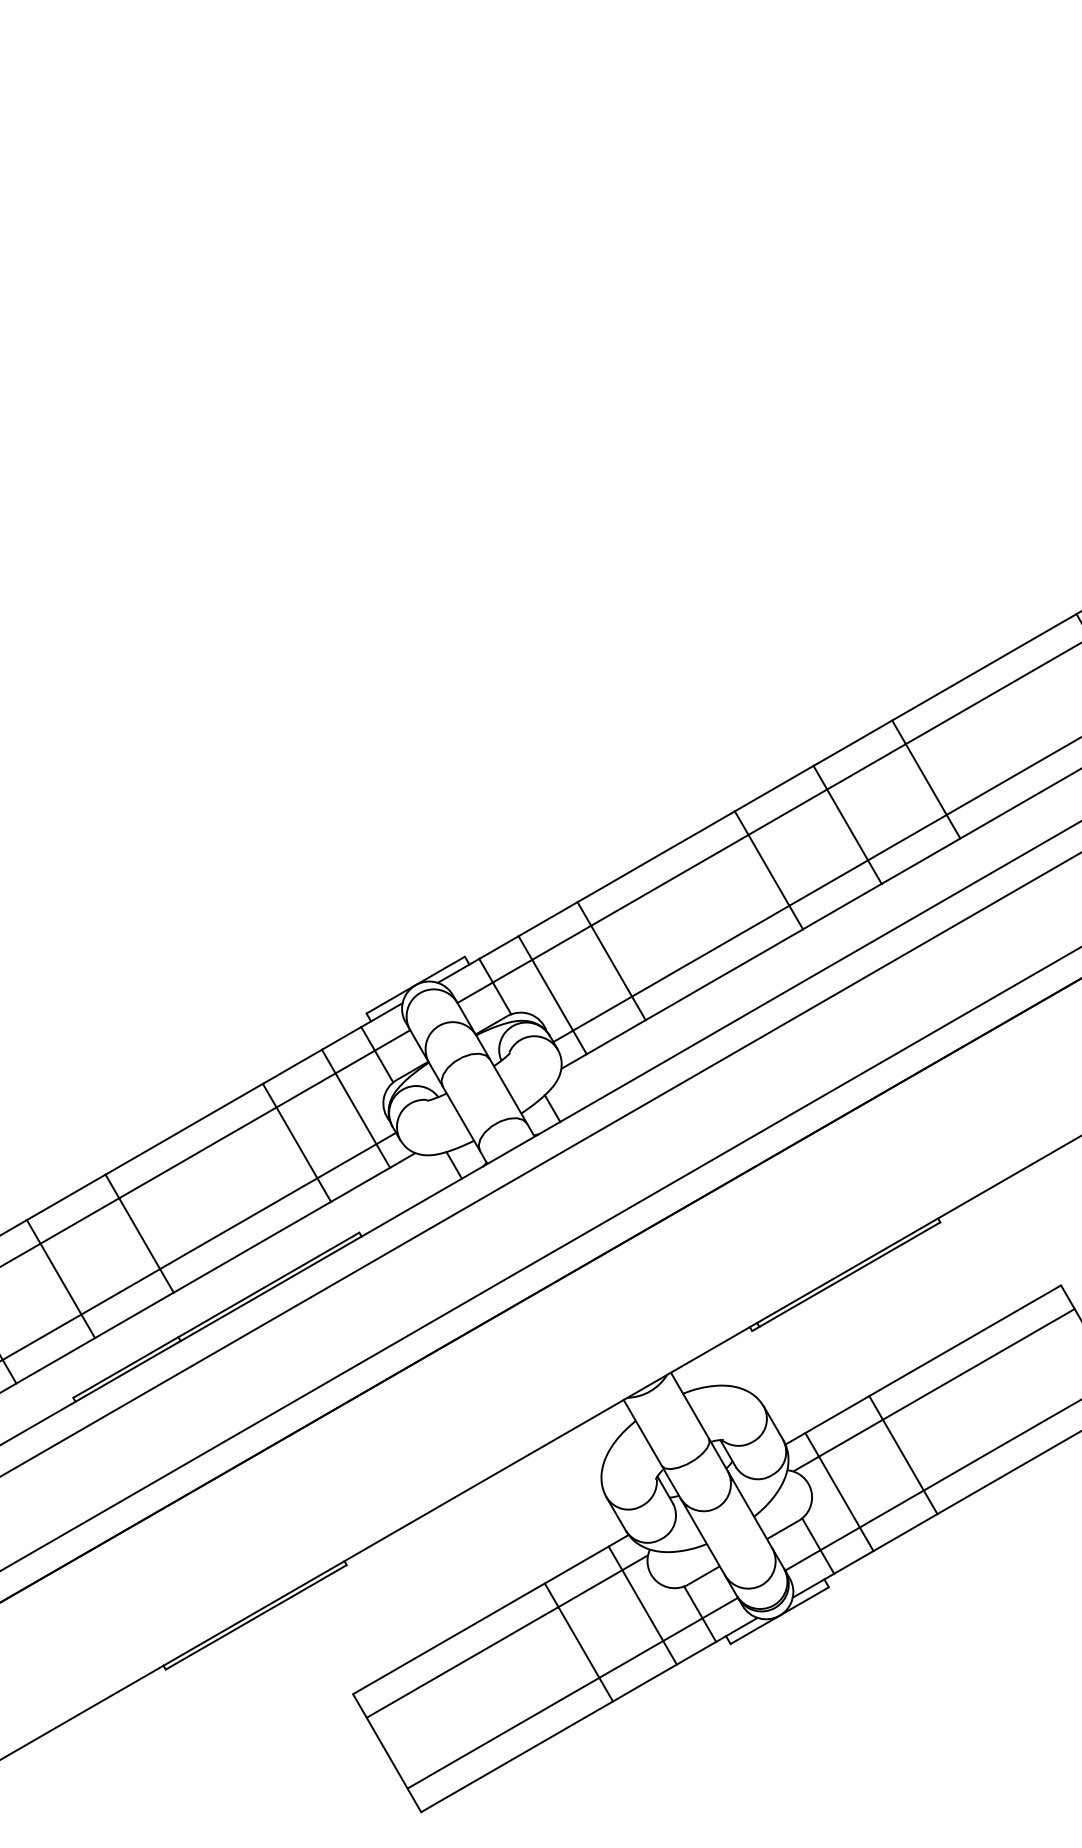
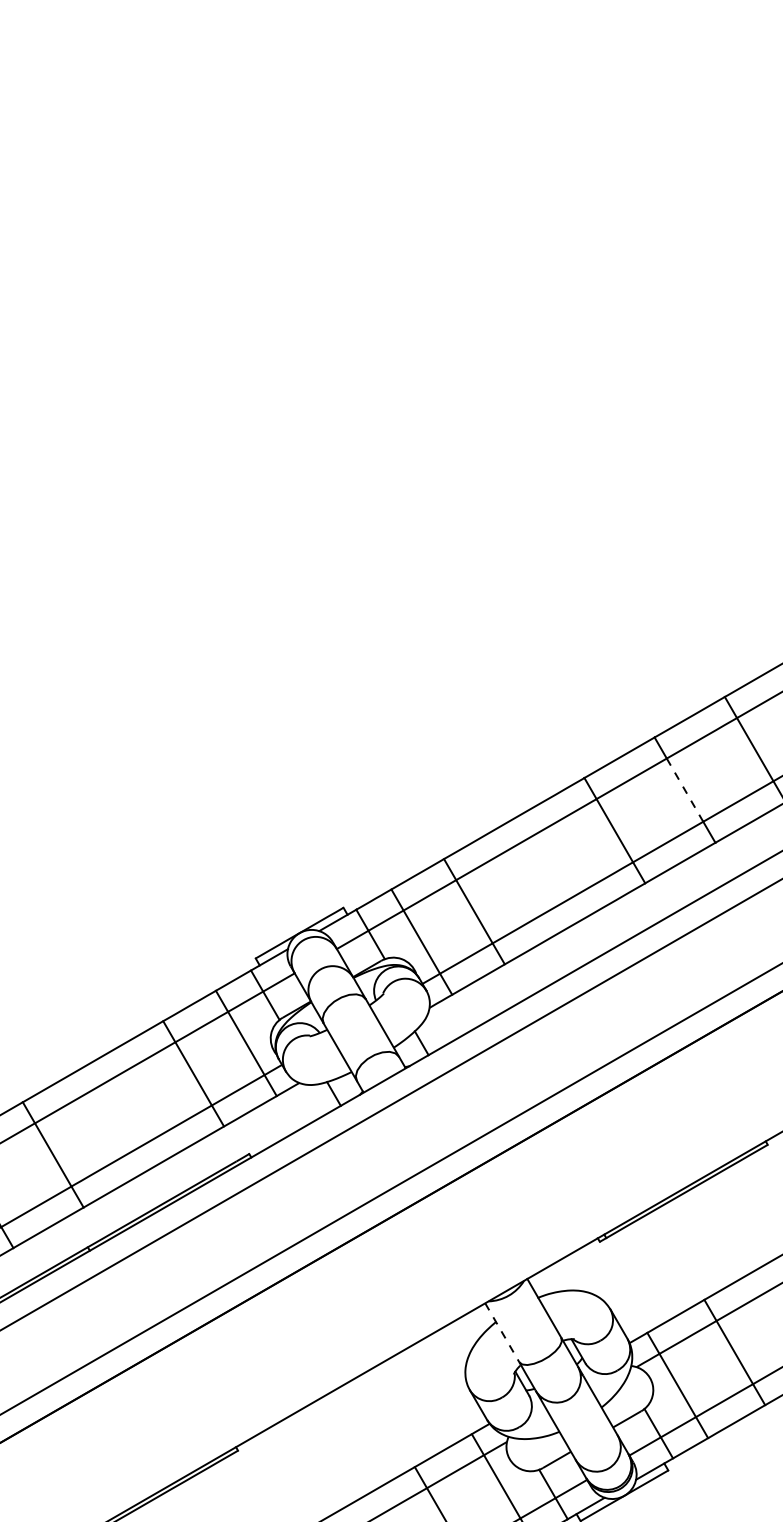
line: (847, 824) -> (684, 789), solid -> dashed
line: (643, 1433) -> (502, 1333), solid -> dashed

